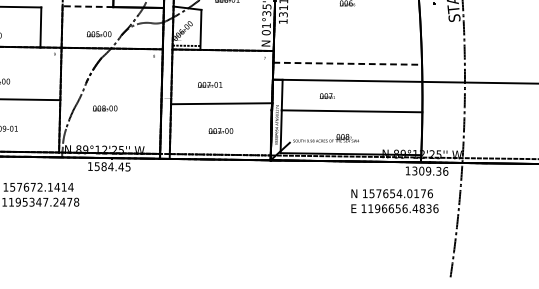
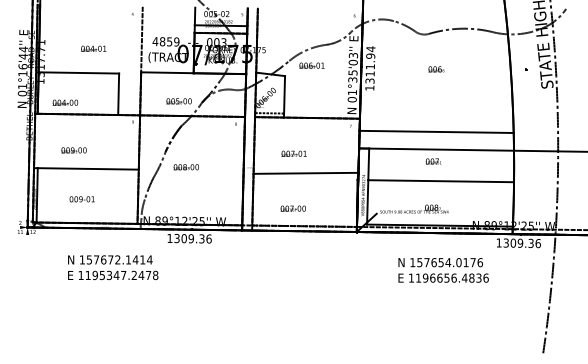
line: (87, 6) -> (166, 72), dashed -> solid
line: (348, 63) -> (437, 131), dashed -> solid
text: (327, 96) -> (433, 161), moved
text: (104, 108) -> (185, 167), moved
text: (220, 130) -> (292, 208), moved
text: (112, 166) -> (192, 238), 1584.45 -> 1309.36
text: (394, 201) -> (443, 270), moved

